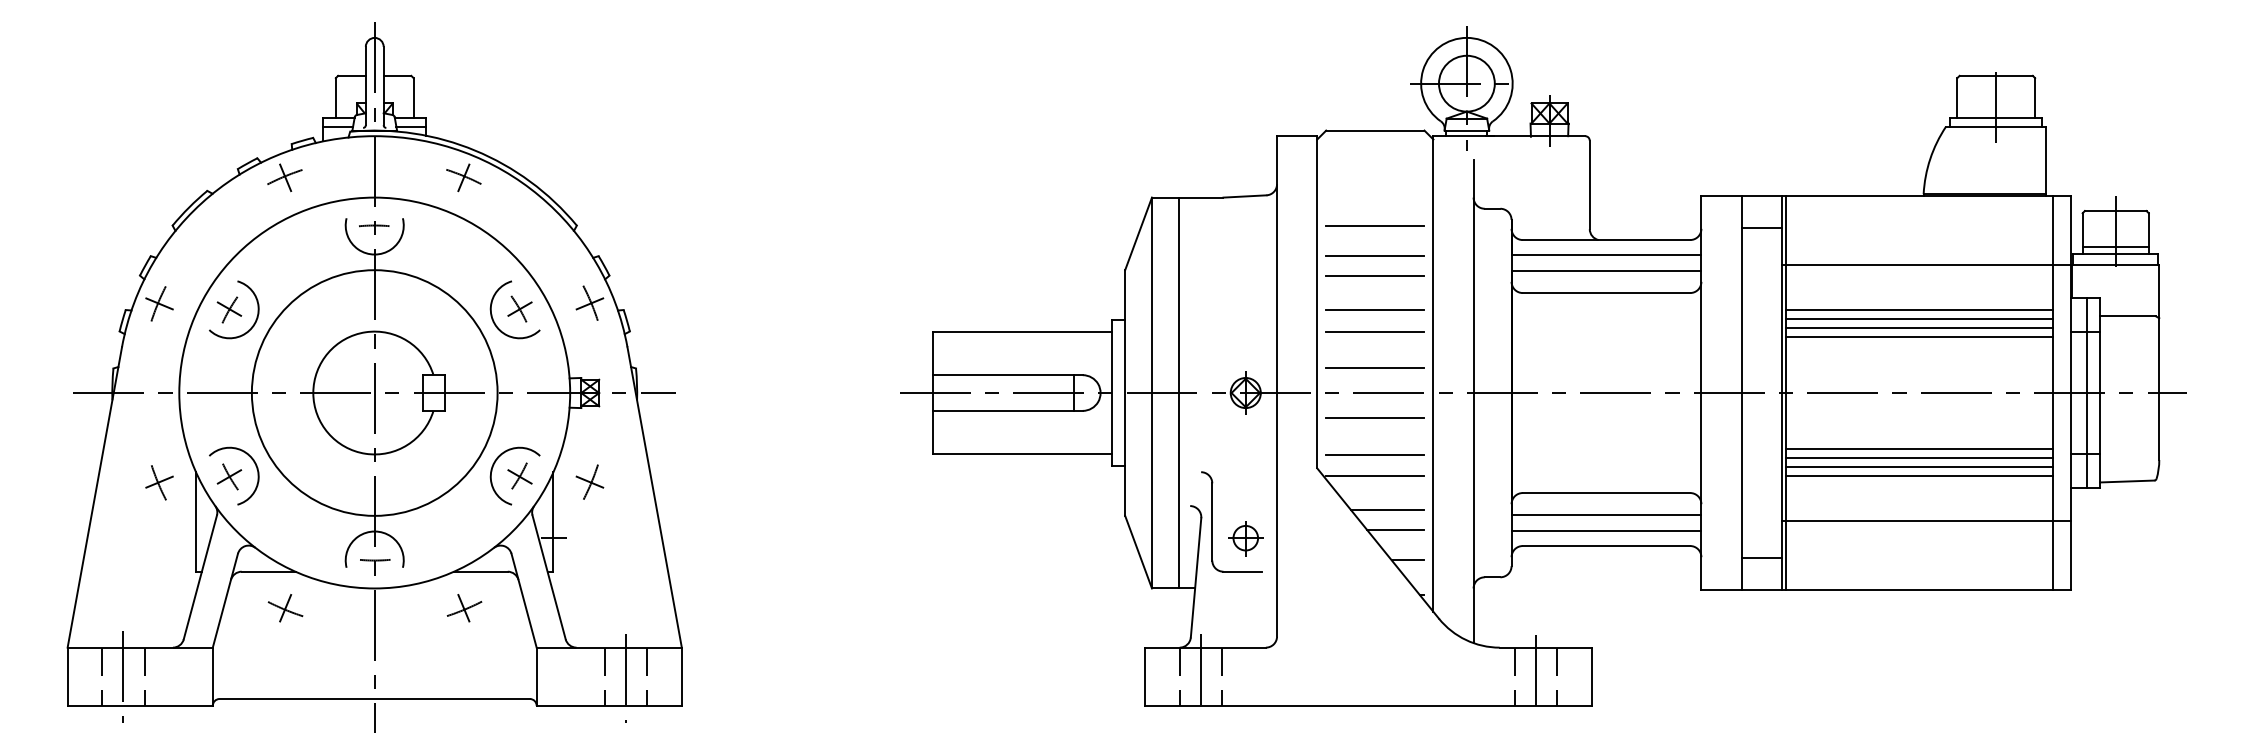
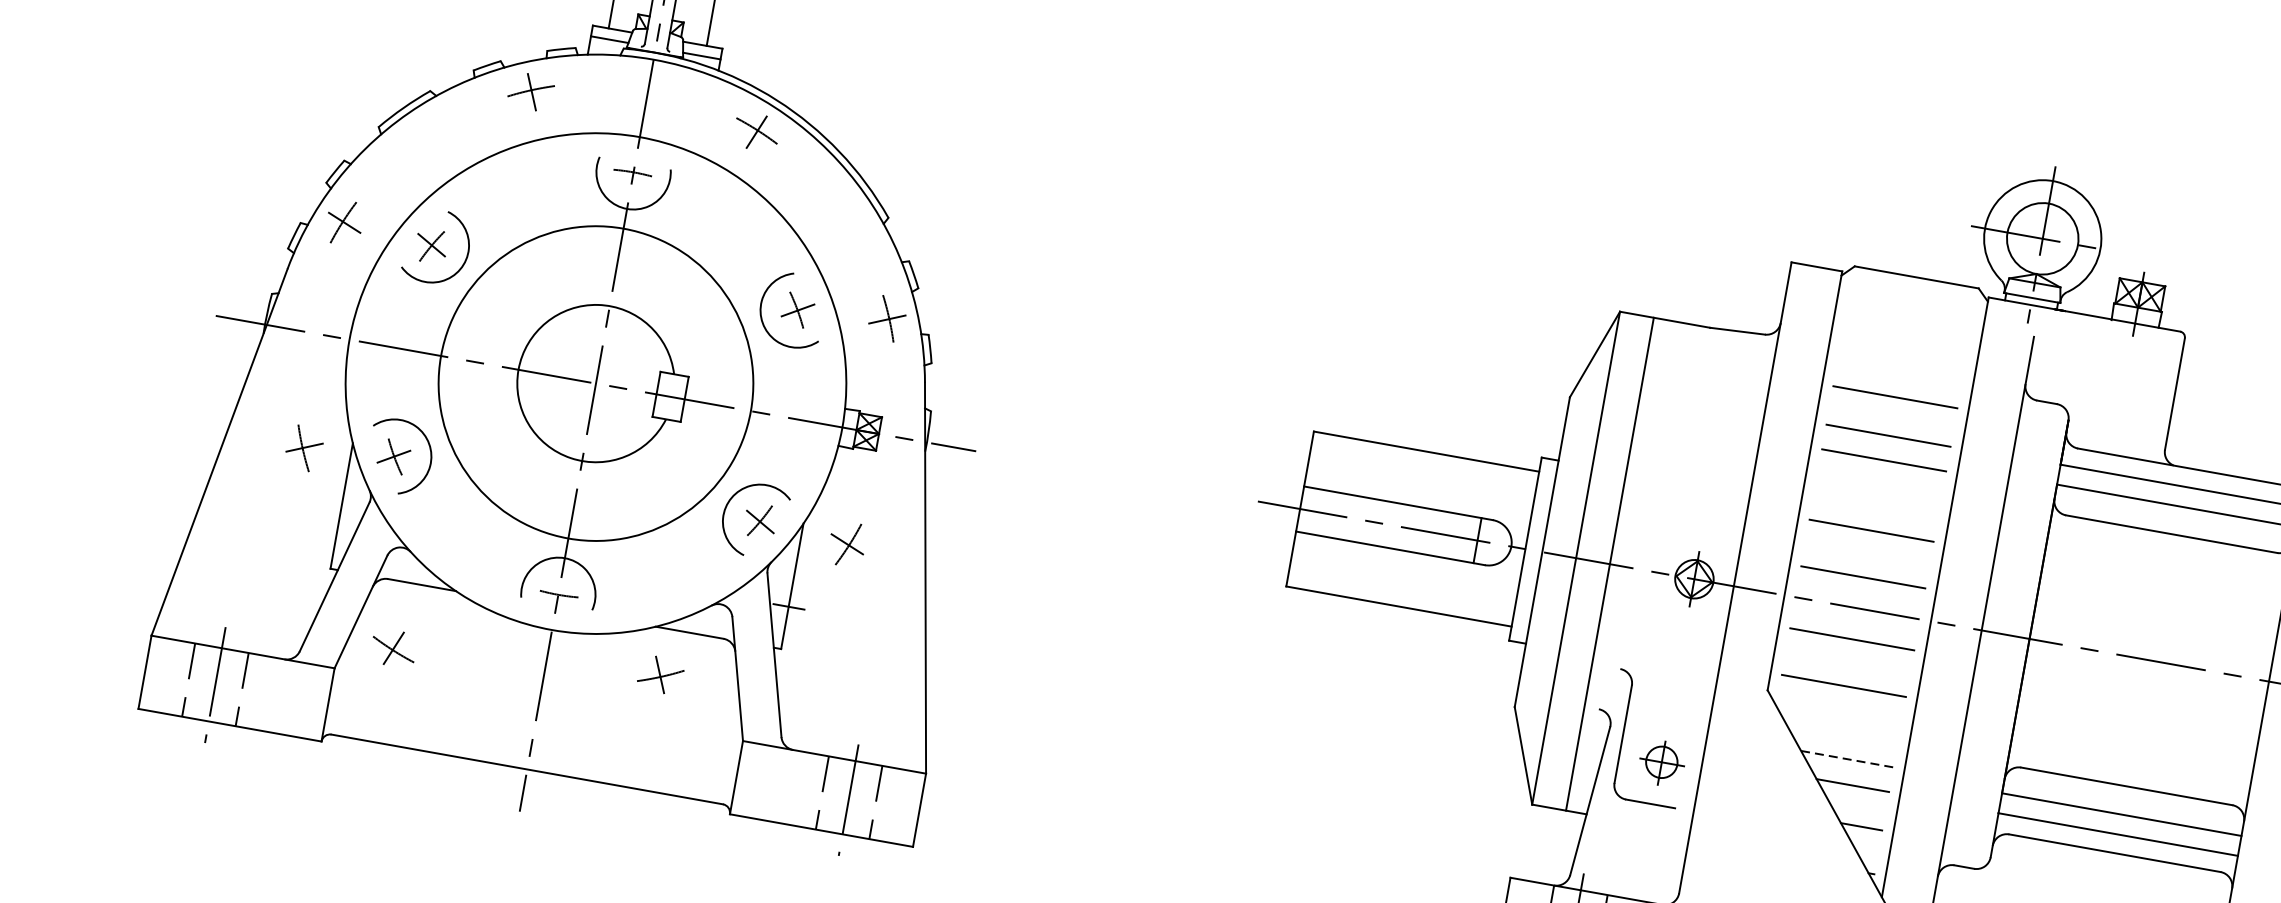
line: (1375, 310) -> (1876, 504), removed
line: (1375, 476) -> (1839, 713), removed
line: (1387, 510) -> (1846, 759), solid -> dashed
part: (285, 608) -> (393, 648), moved

